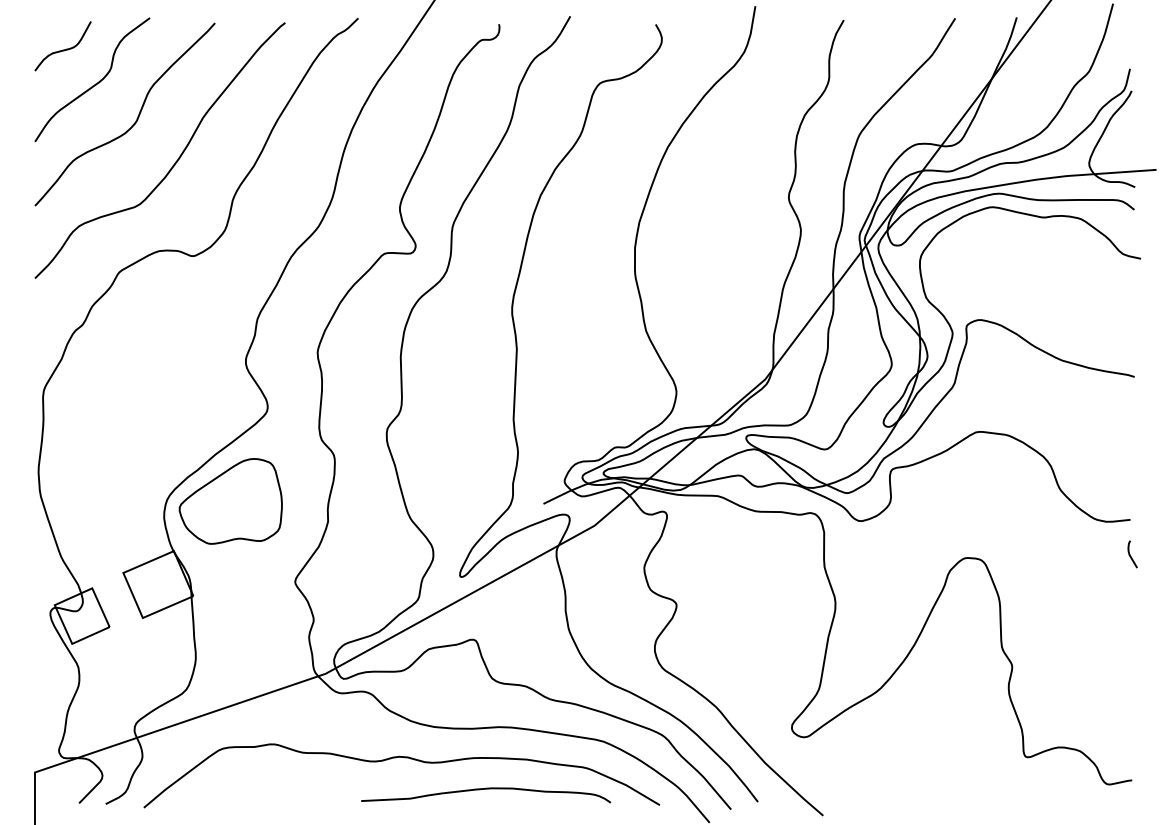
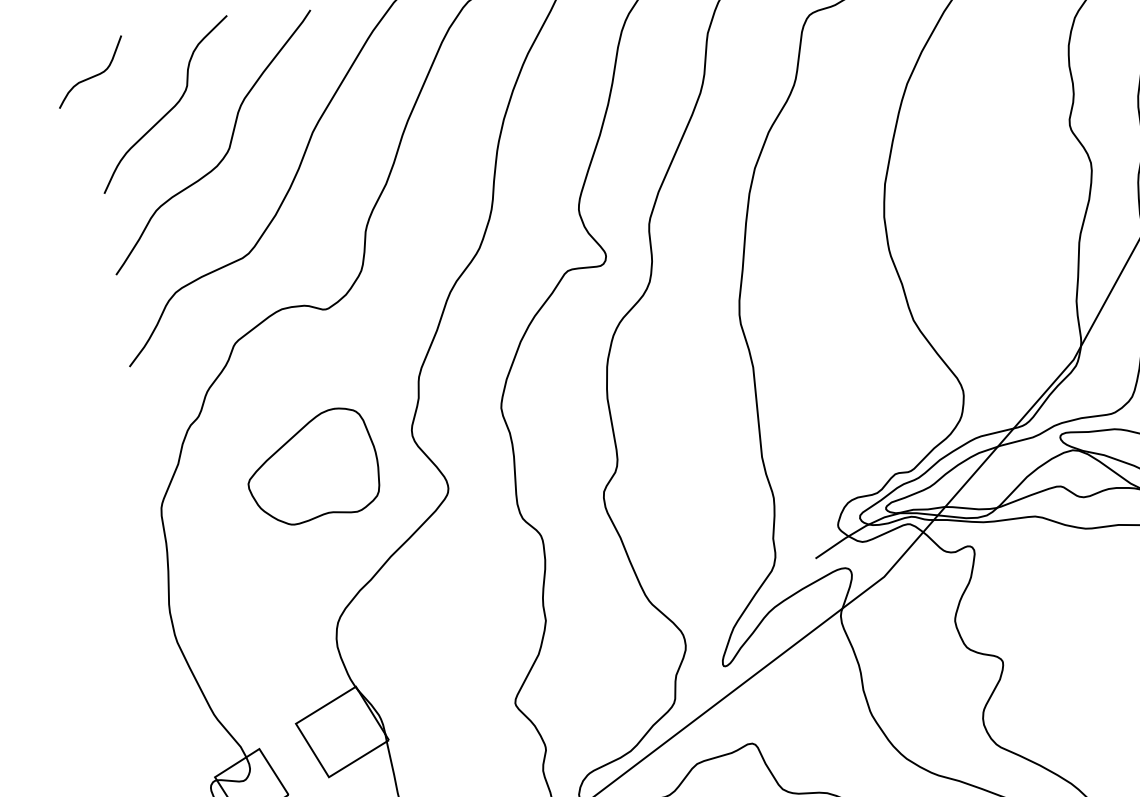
curve: (62, 49) -> (90, 76), moved
part: (230, 501) -> (311, 467), moved

